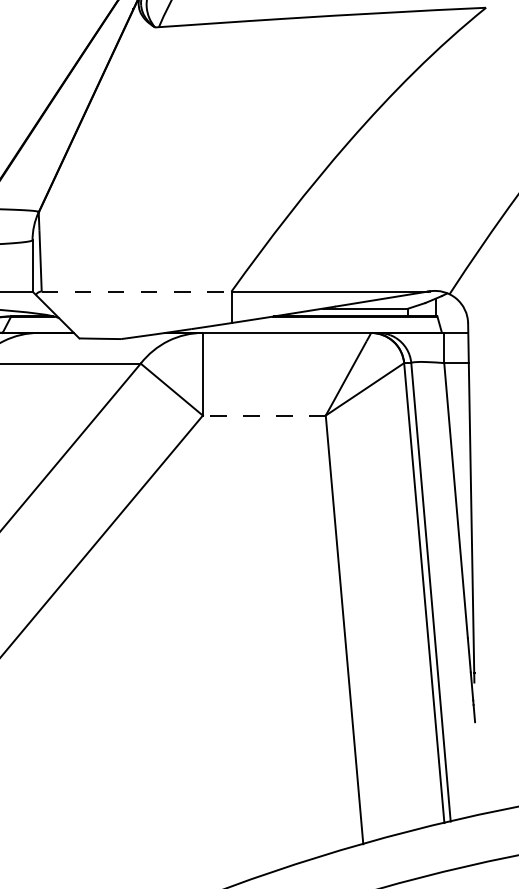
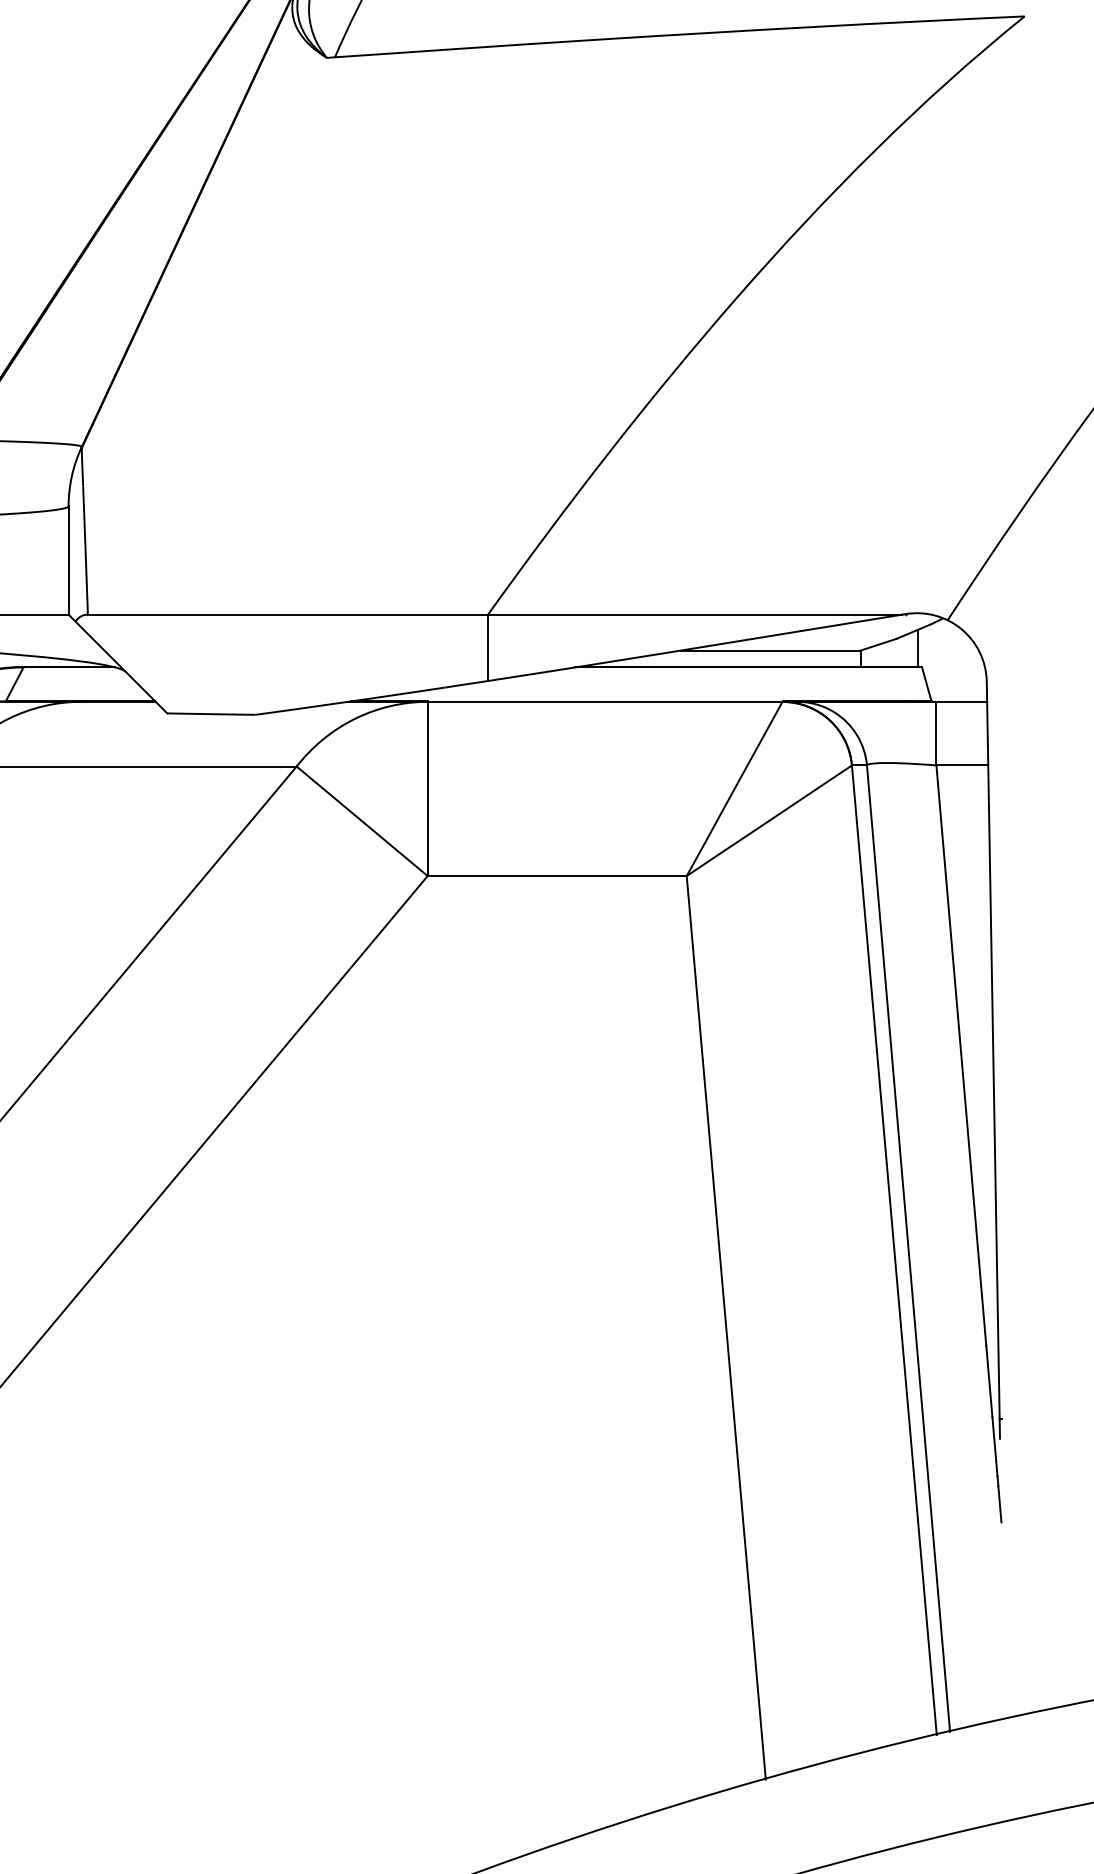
line: (136, 291) -> (287, 614), dashed -> solid
line: (263, 415) -> (555, 875), dashed -> solid

